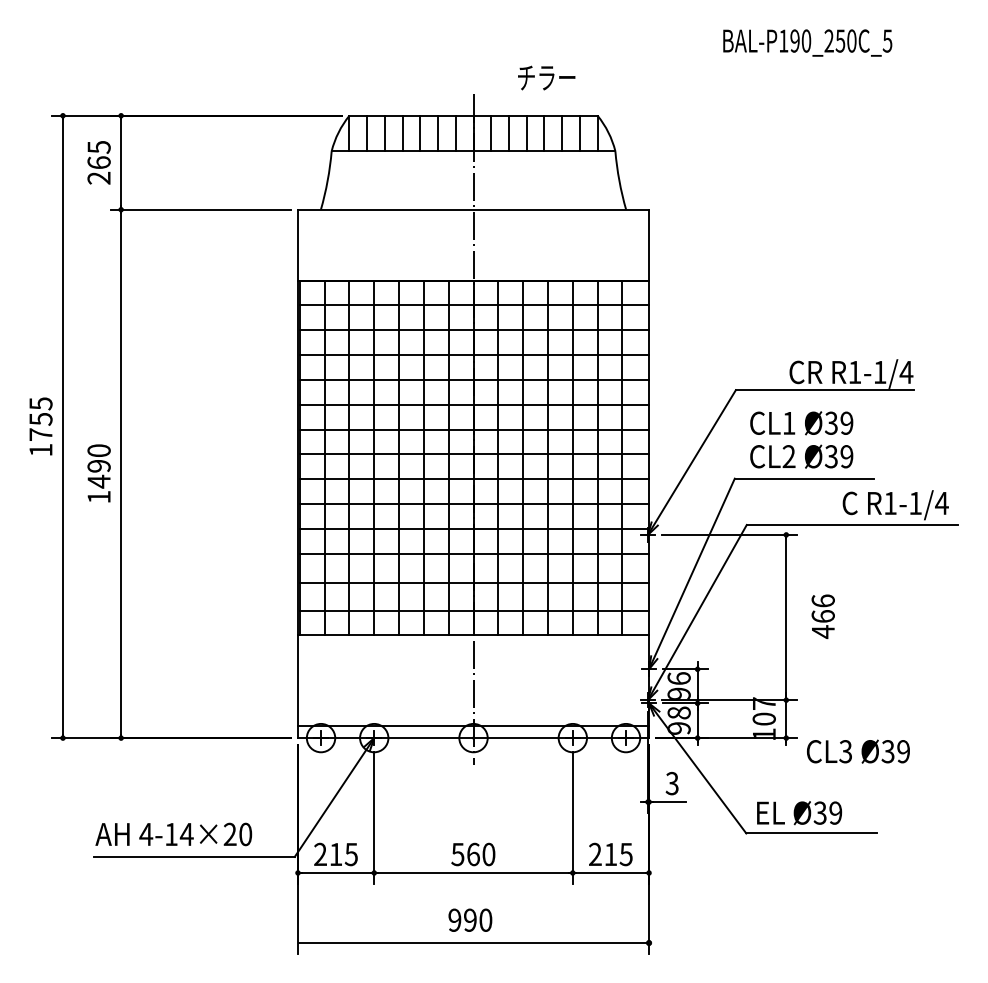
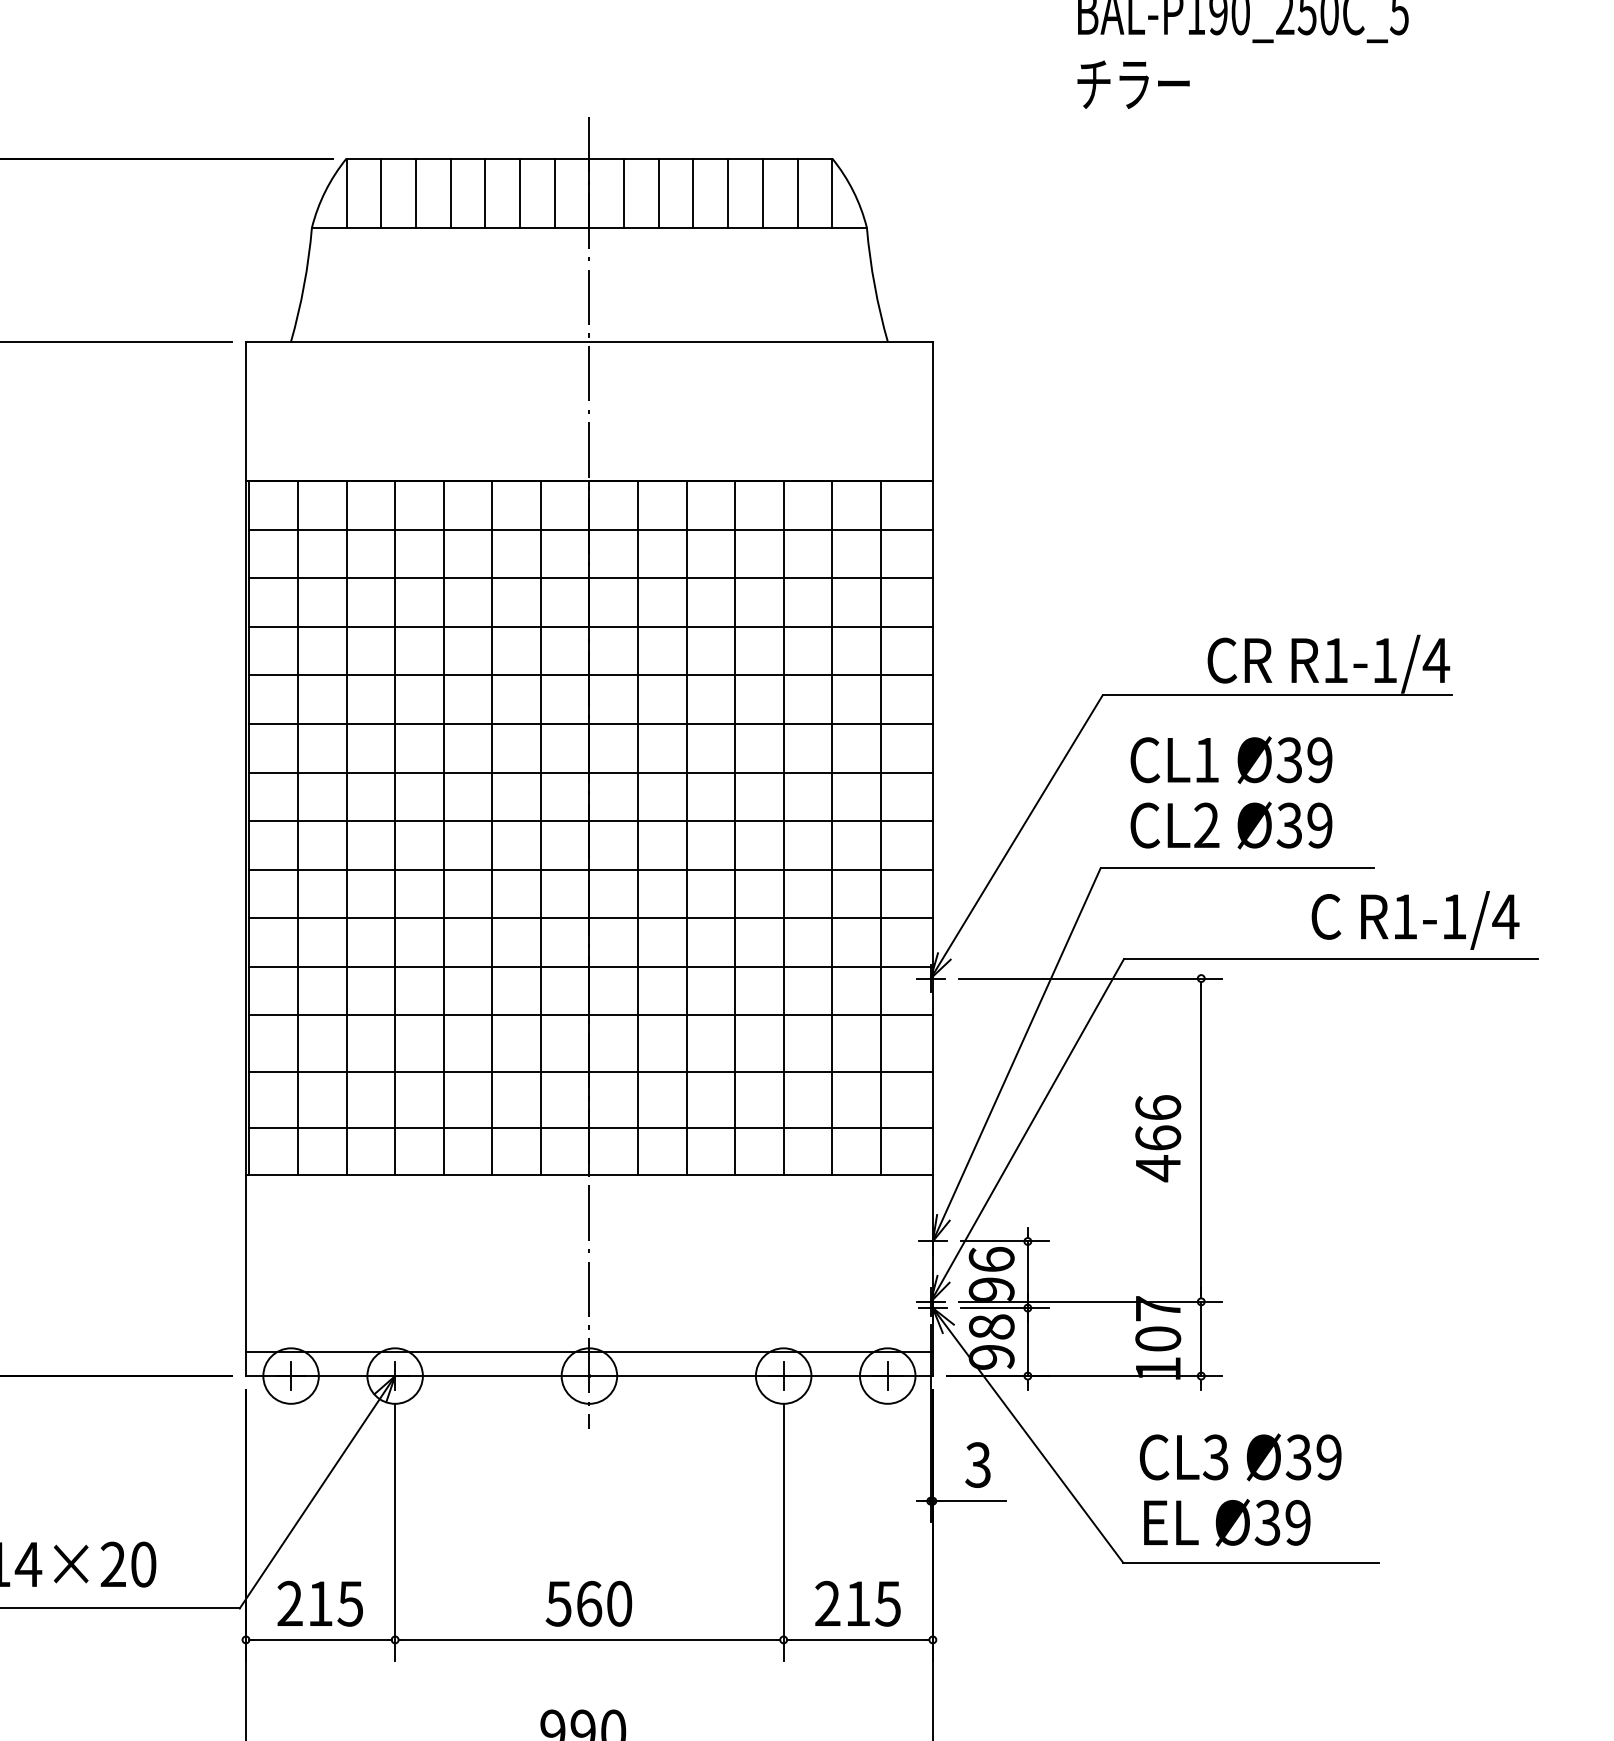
text: (546, 77) -> (1133, 83), moved
text: (822, 616) -> (1156, 1138), moved
text: (858, 751) -> (1240, 1457), moved

